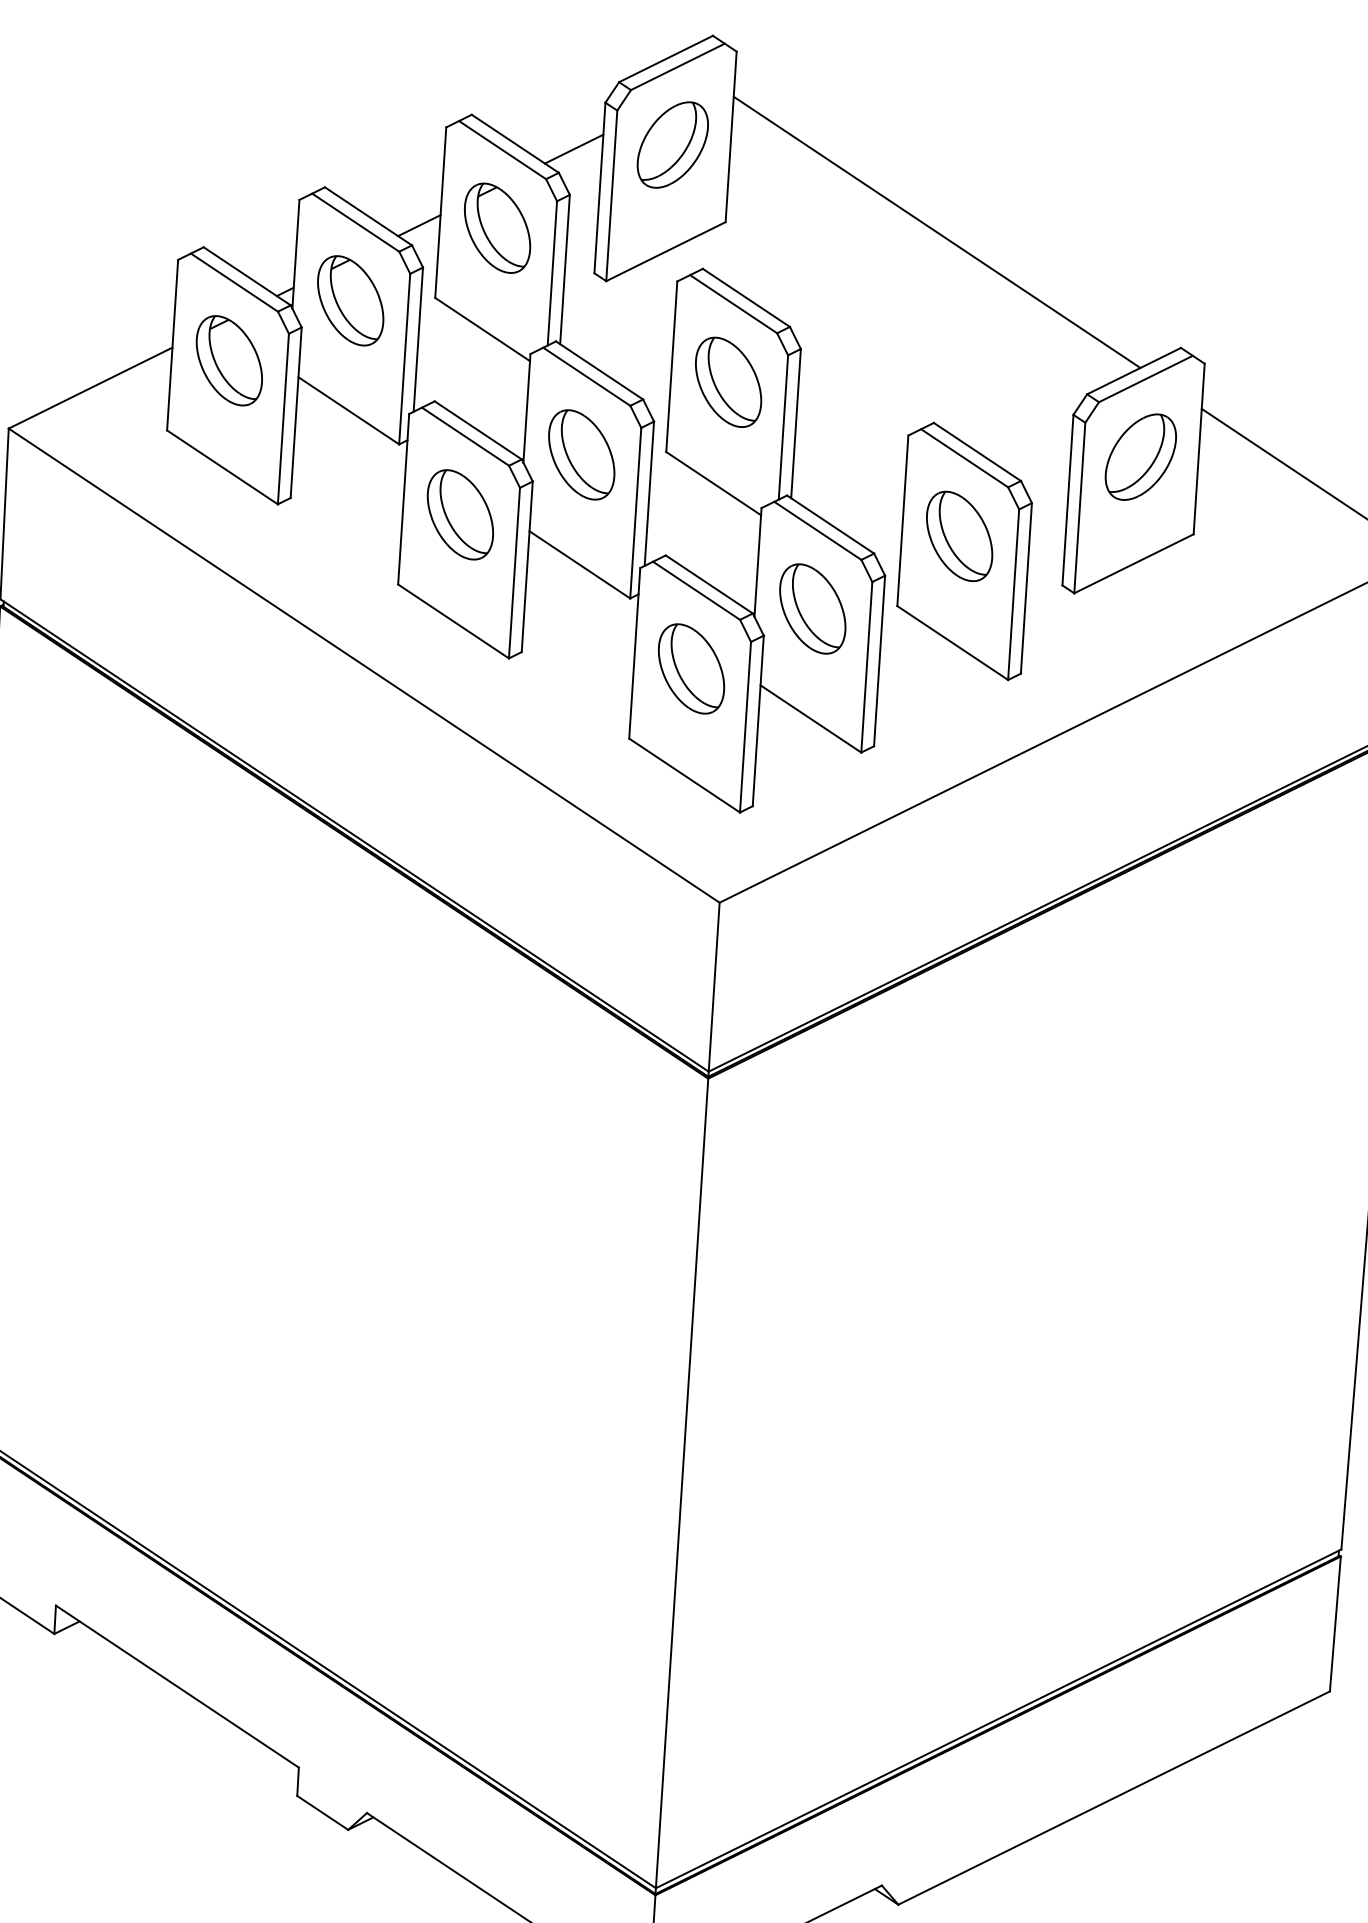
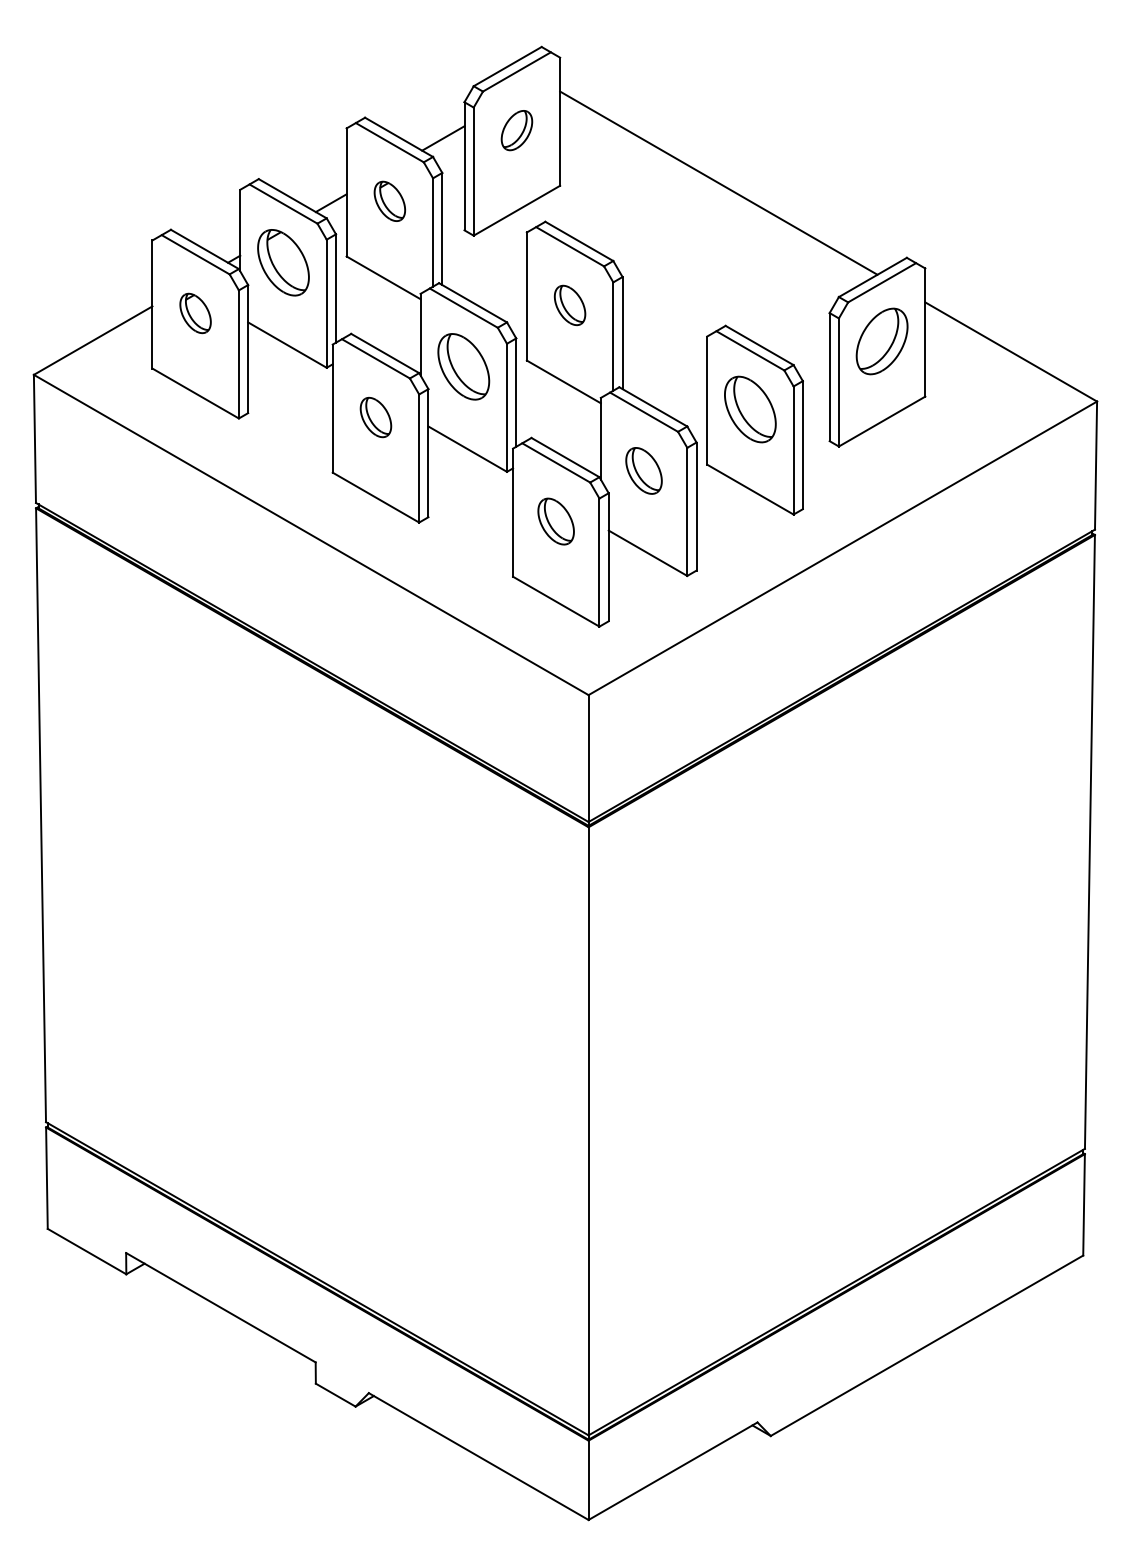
part: (672, 144) -> (516, 130), size x0.6
part: (497, 228) -> (389, 201), size x0.6
part: (229, 360) -> (195, 313), size x0.6
part: (727, 382) -> (569, 305), size x0.6
part: (459, 514) -> (375, 417), size x0.6
part: (812, 608) -> (643, 470), size x0.7
part: (690, 668) -> (555, 521), size x0.7

